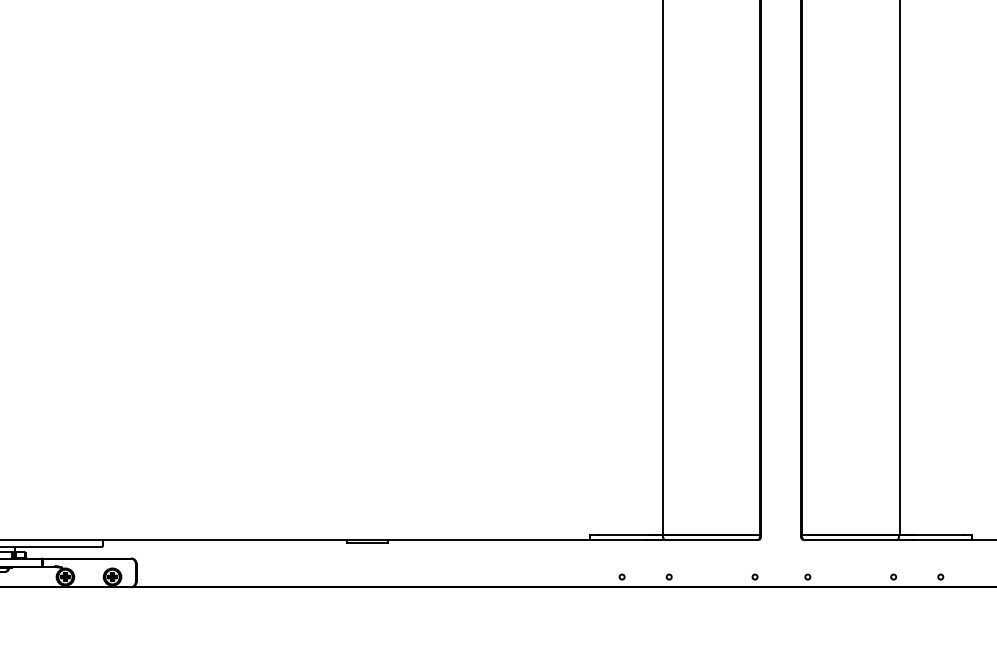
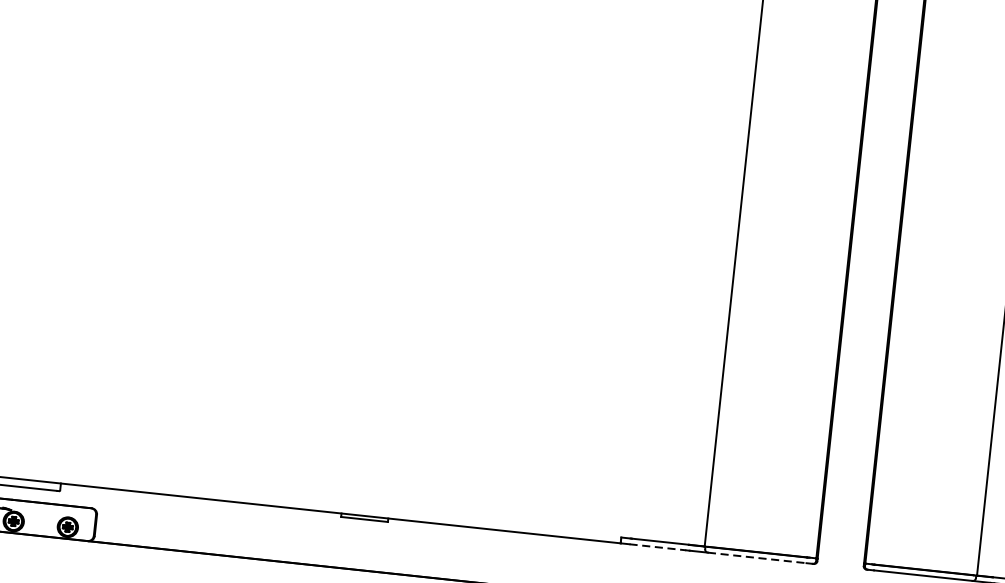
line: (622, 540) -> (658, 547), solid -> dashed
line: (708, 540) -> (756, 558), solid -> dashed

